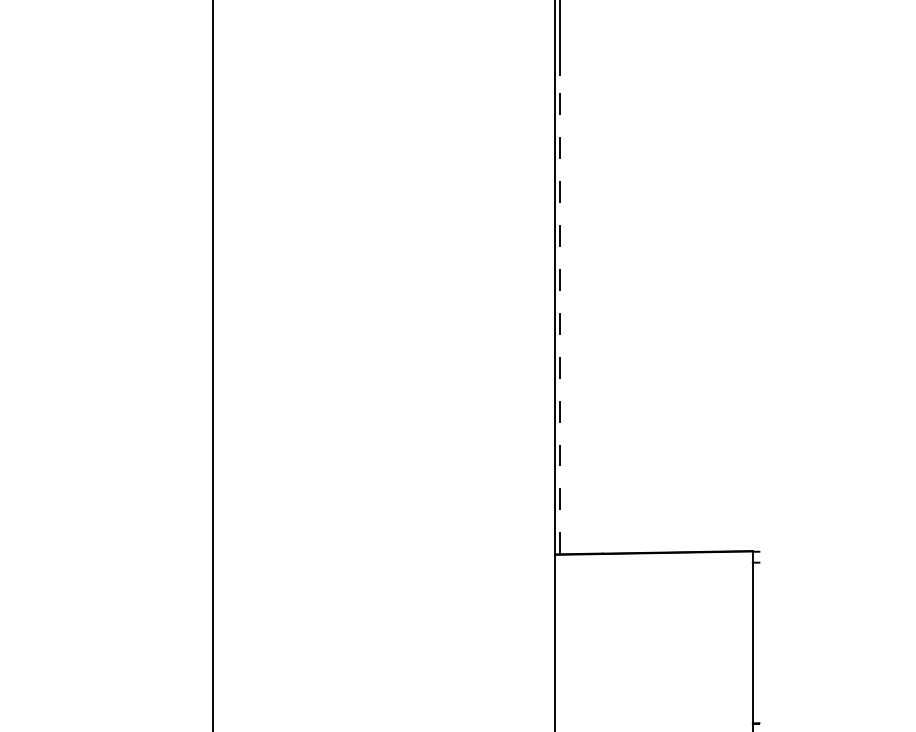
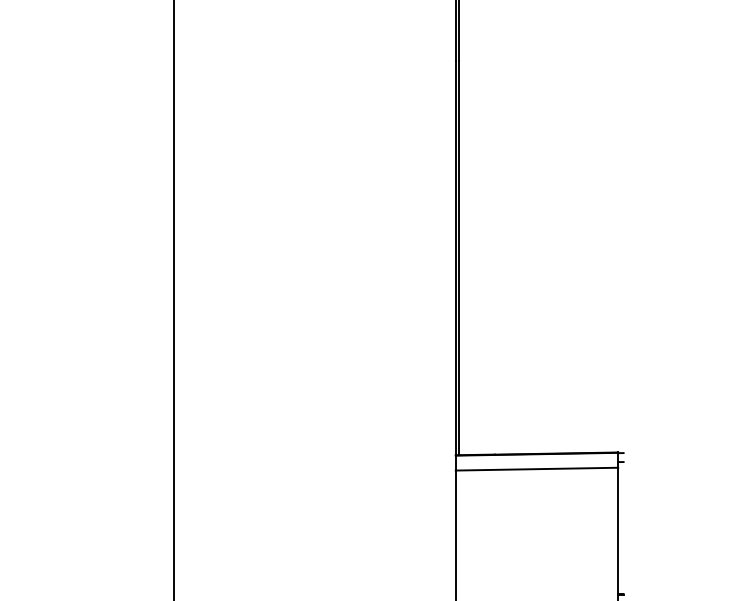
line: (559, 314) -> (459, 258), dashed -> solid
line: (653, 571) -> (536, 469), added

